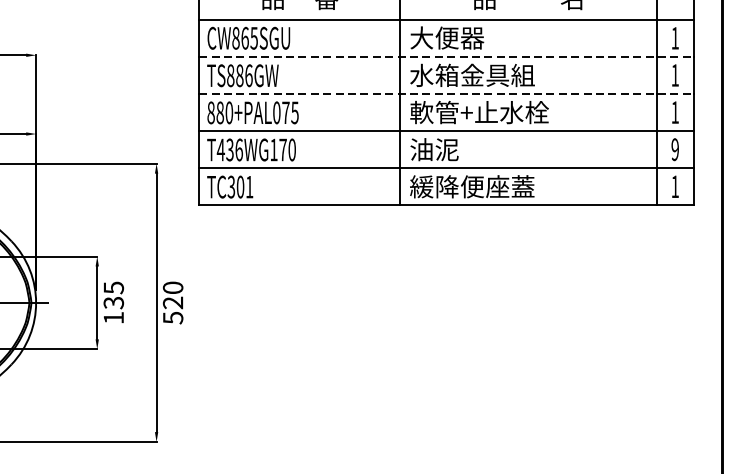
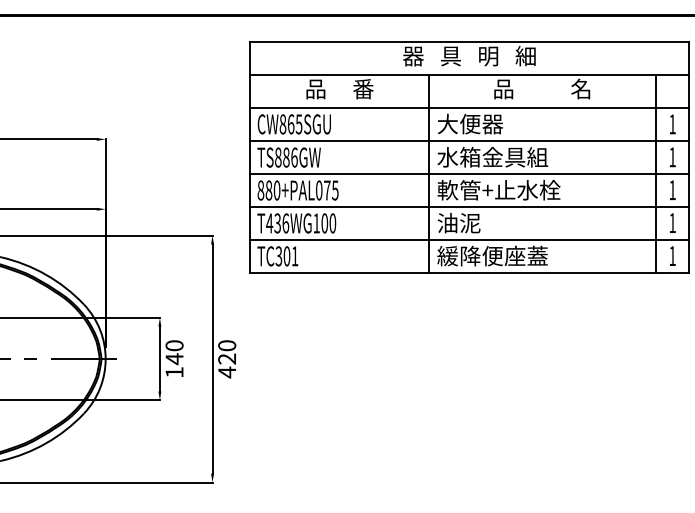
line: (447, 56) -> (470, 140), dashed -> solid
line: (447, 93) -> (470, 173), dashed -> solid
text: (282, 150) -> (324, 223), T436WG170 -> T436WG100
text: (675, 150) -> (672, 223), 9 -> 1
text: (113, 295) -> (174, 352), 135 -> 140
text: (173, 318) -> (227, 372), 520 -> 420

